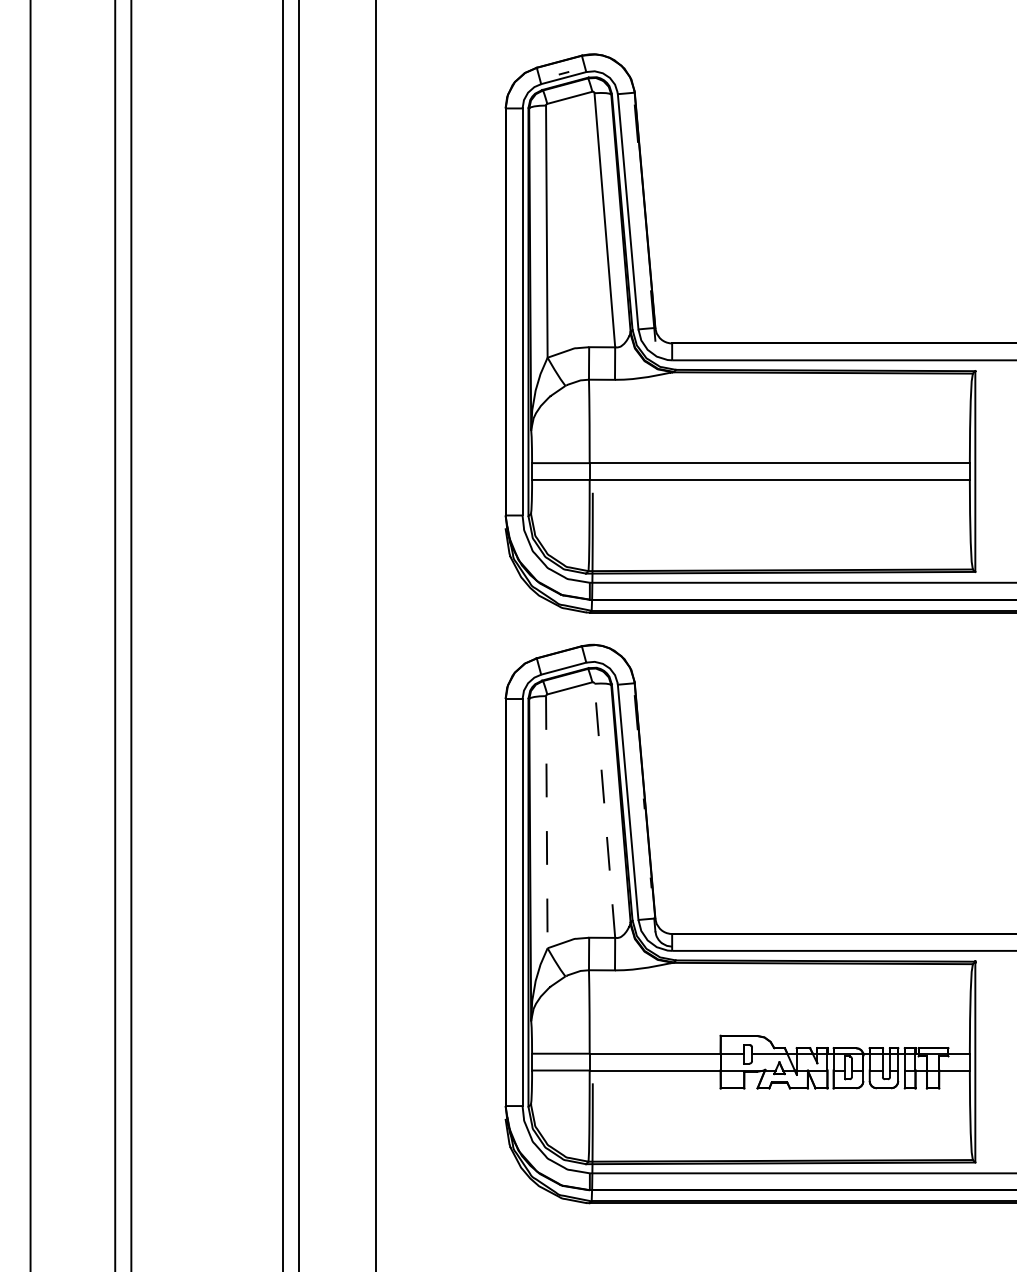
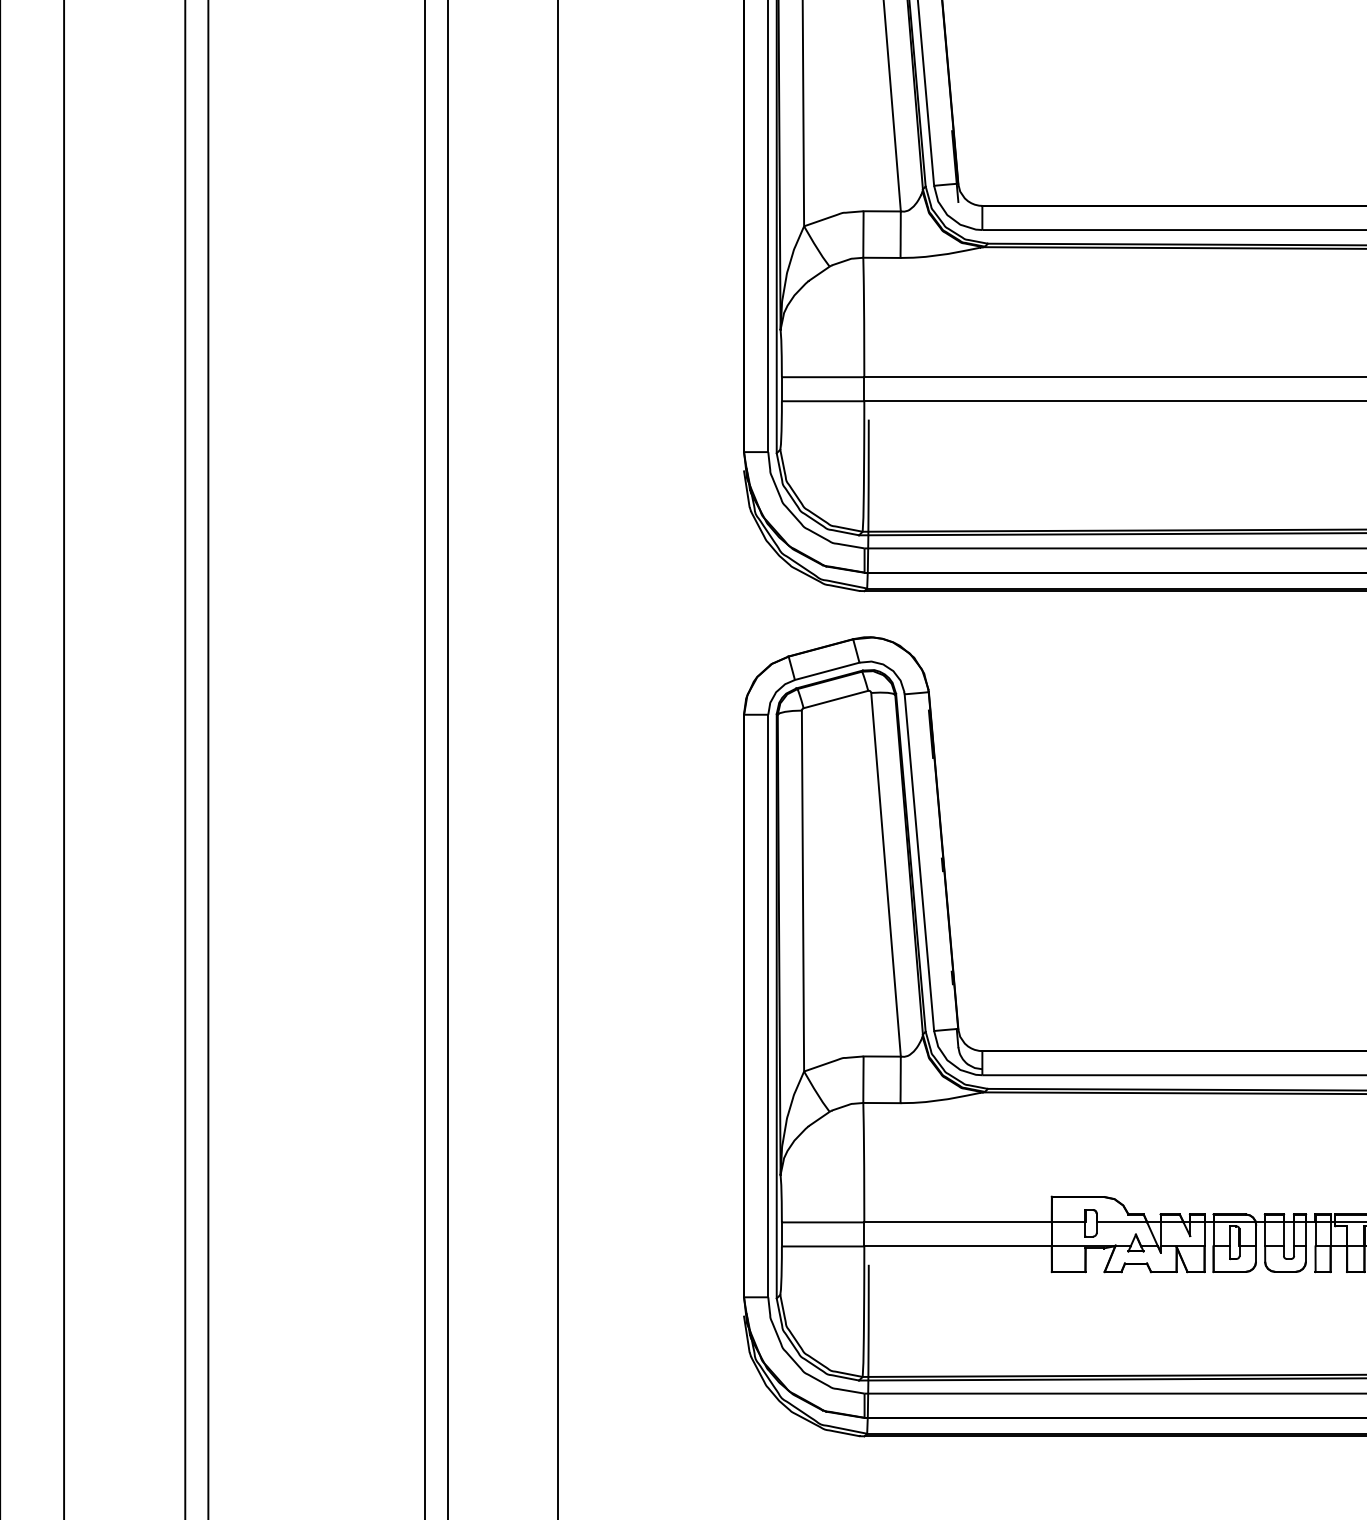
line: (604, 810) -> (885, 874), dashed -> solid
line: (546, 822) -> (802, 891), dashed -> solid

